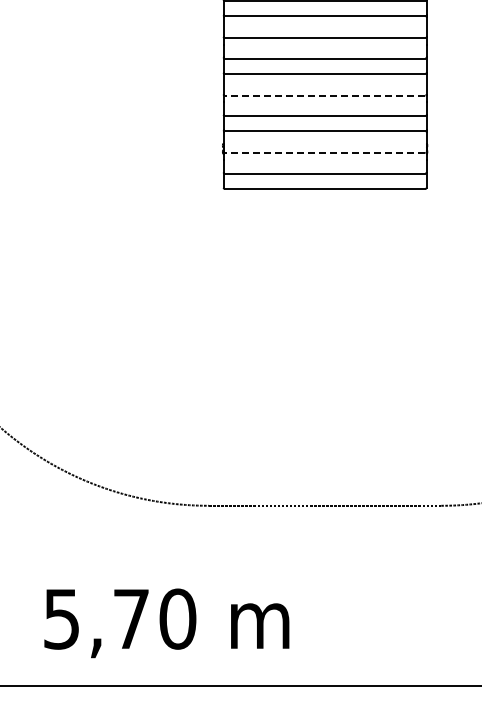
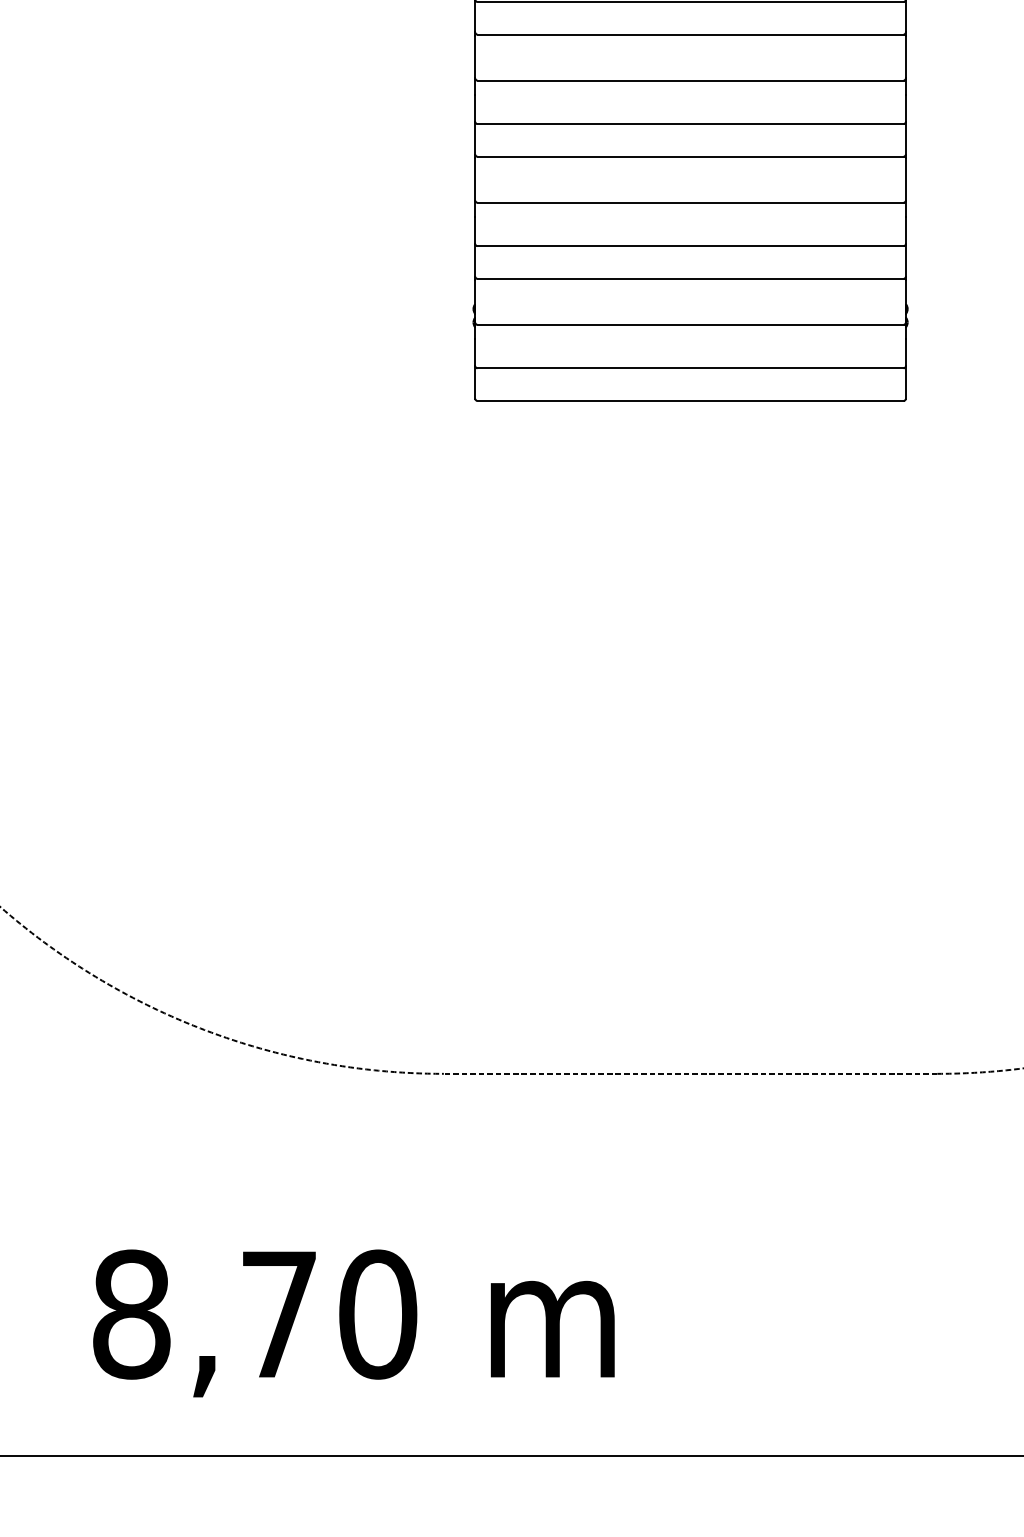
line: (324, 95) -> (689, 202), dashed -> solid
line: (324, 153) -> (689, 325), dashed -> solid
text: (61, 618) -> (130, 1313), 5,70 -> 8,70

